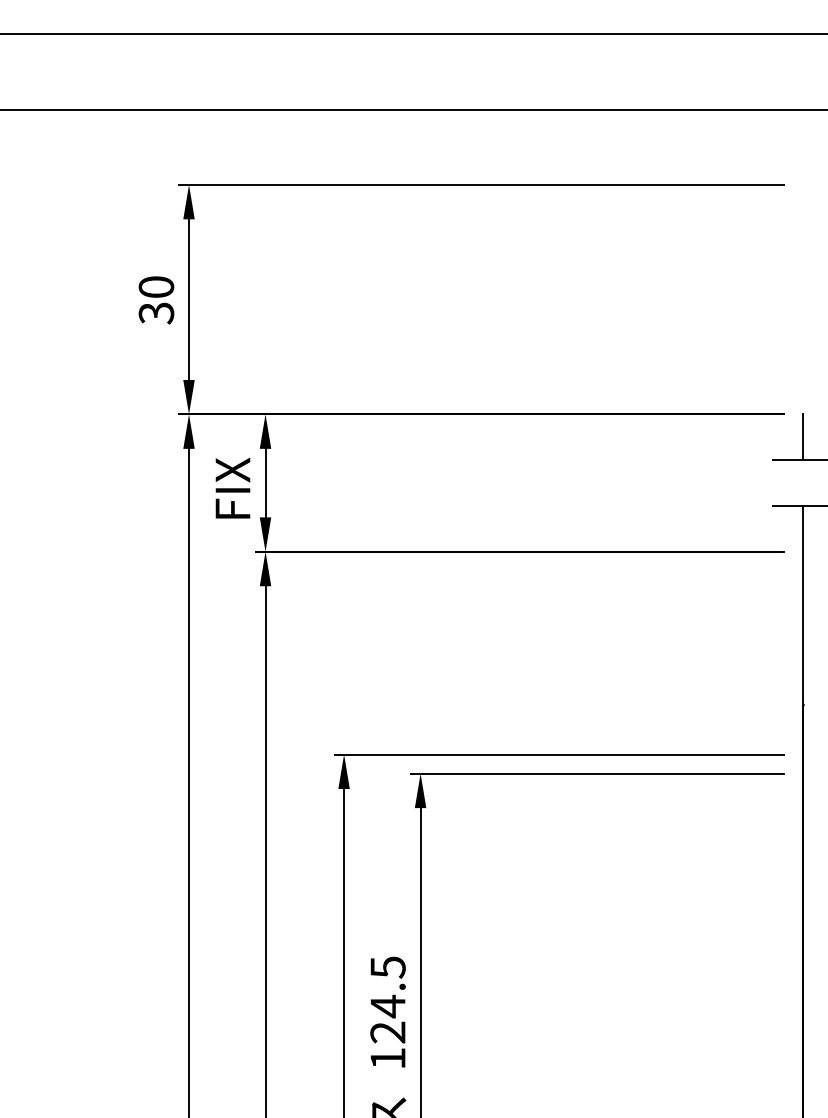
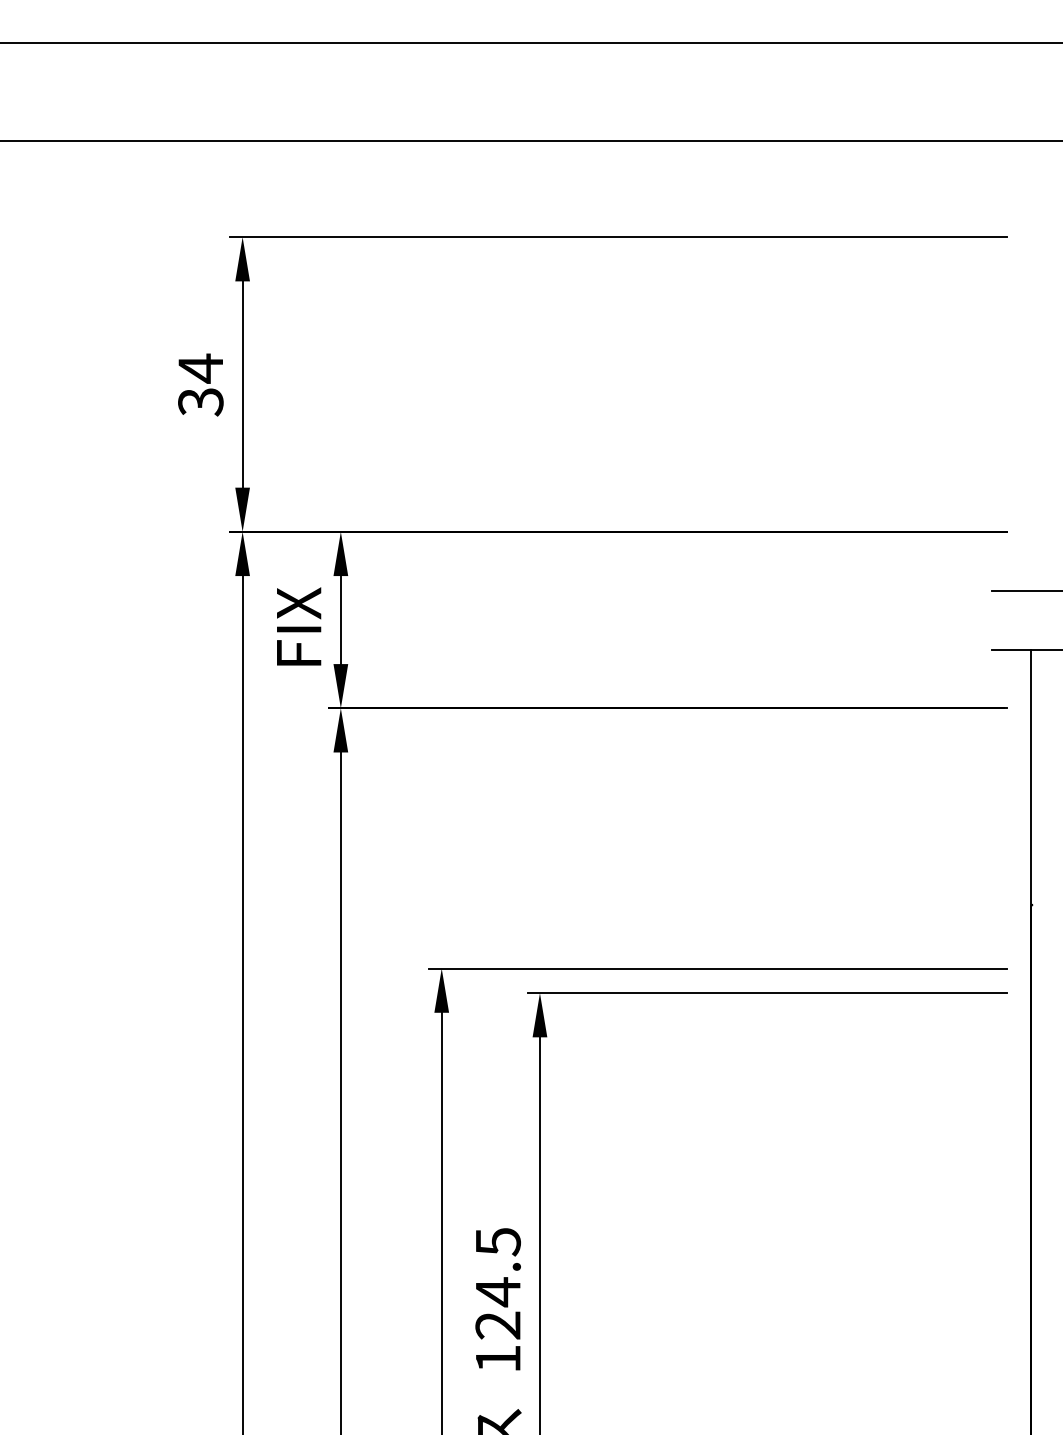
text: (156, 287) -> (200, 368), 30 -> 34
line: (803, 437) -> (1031, 561), removed

